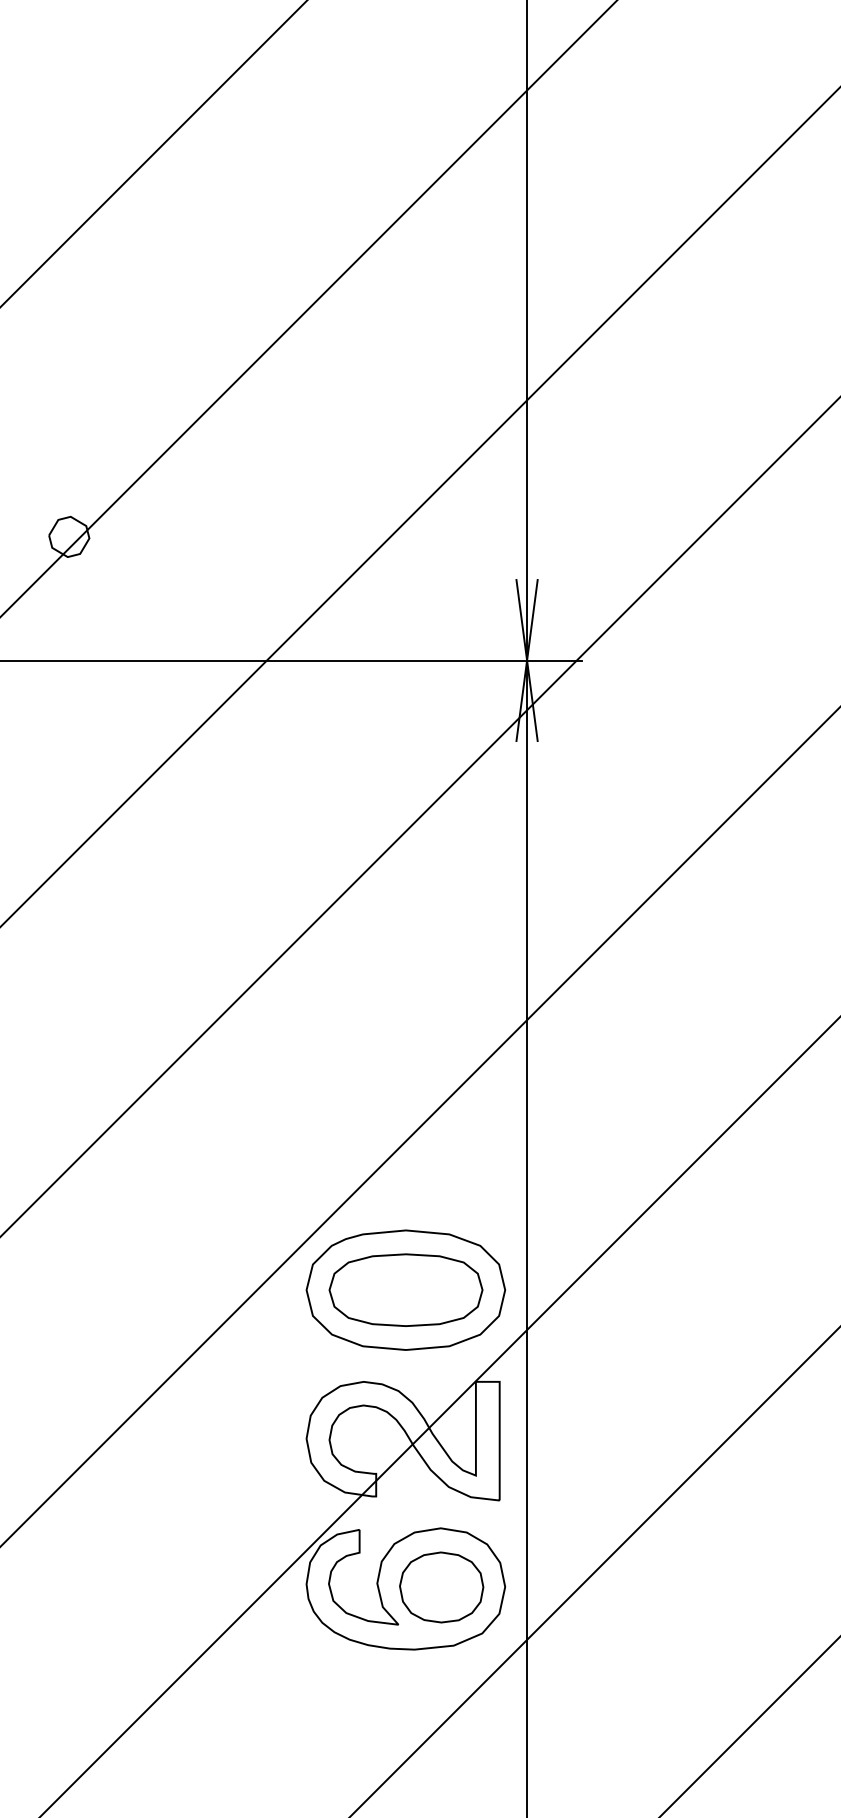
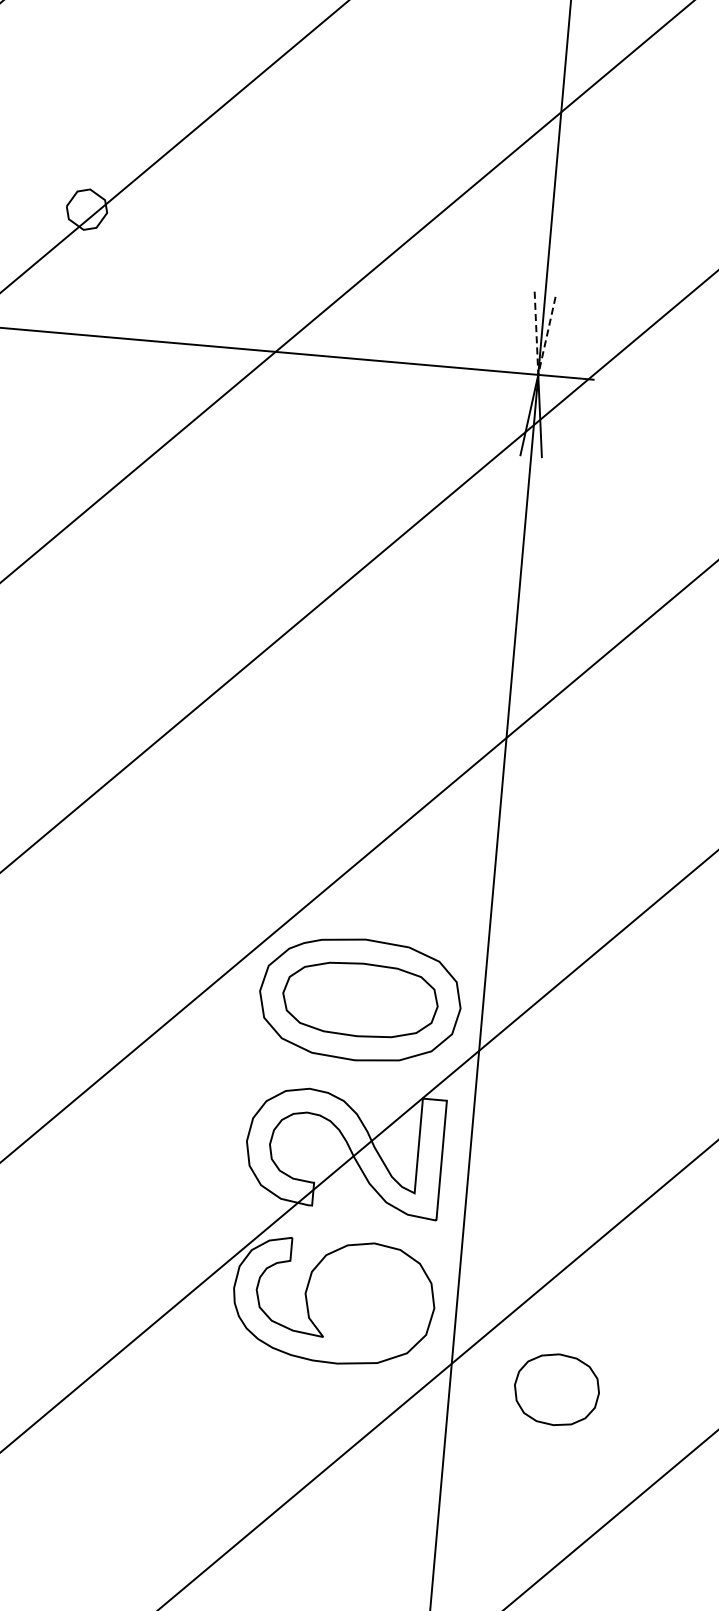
line: (527, 660) -> (538, 374), solid -> dashed
part: (441, 1587) -> (556, 1389), moved

